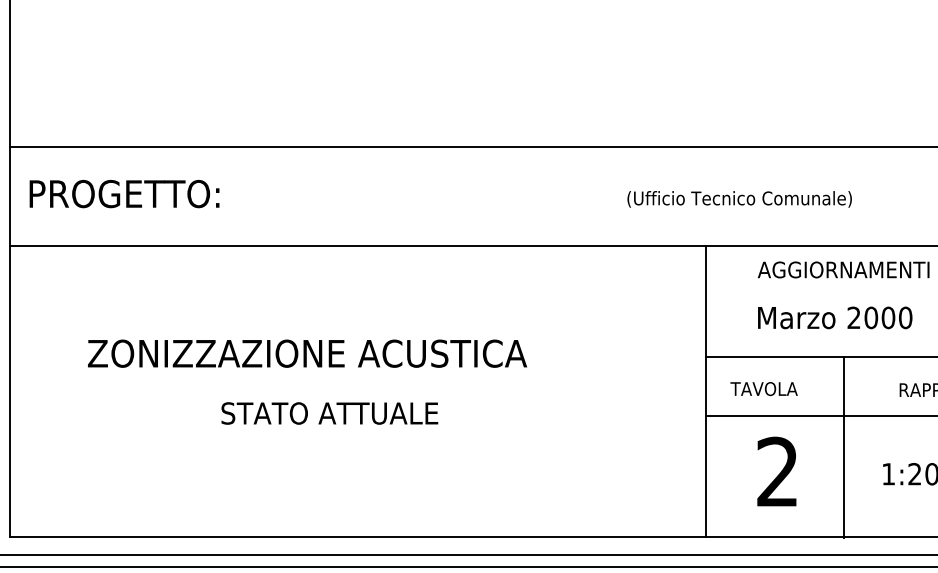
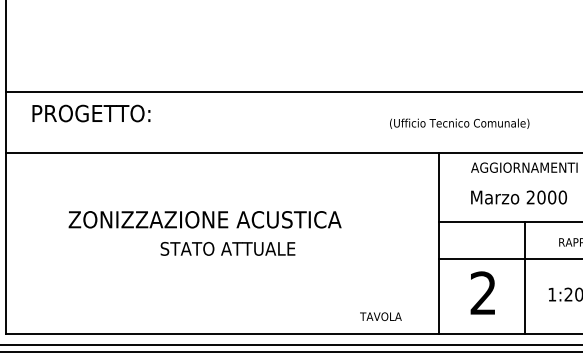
text: (124, 193) -> (91, 113), moved
text: (306, 353) -> (204, 219), moved
text: (763, 388) -> (380, 316), moved
text: (328, 412) -> (227, 248), moved

